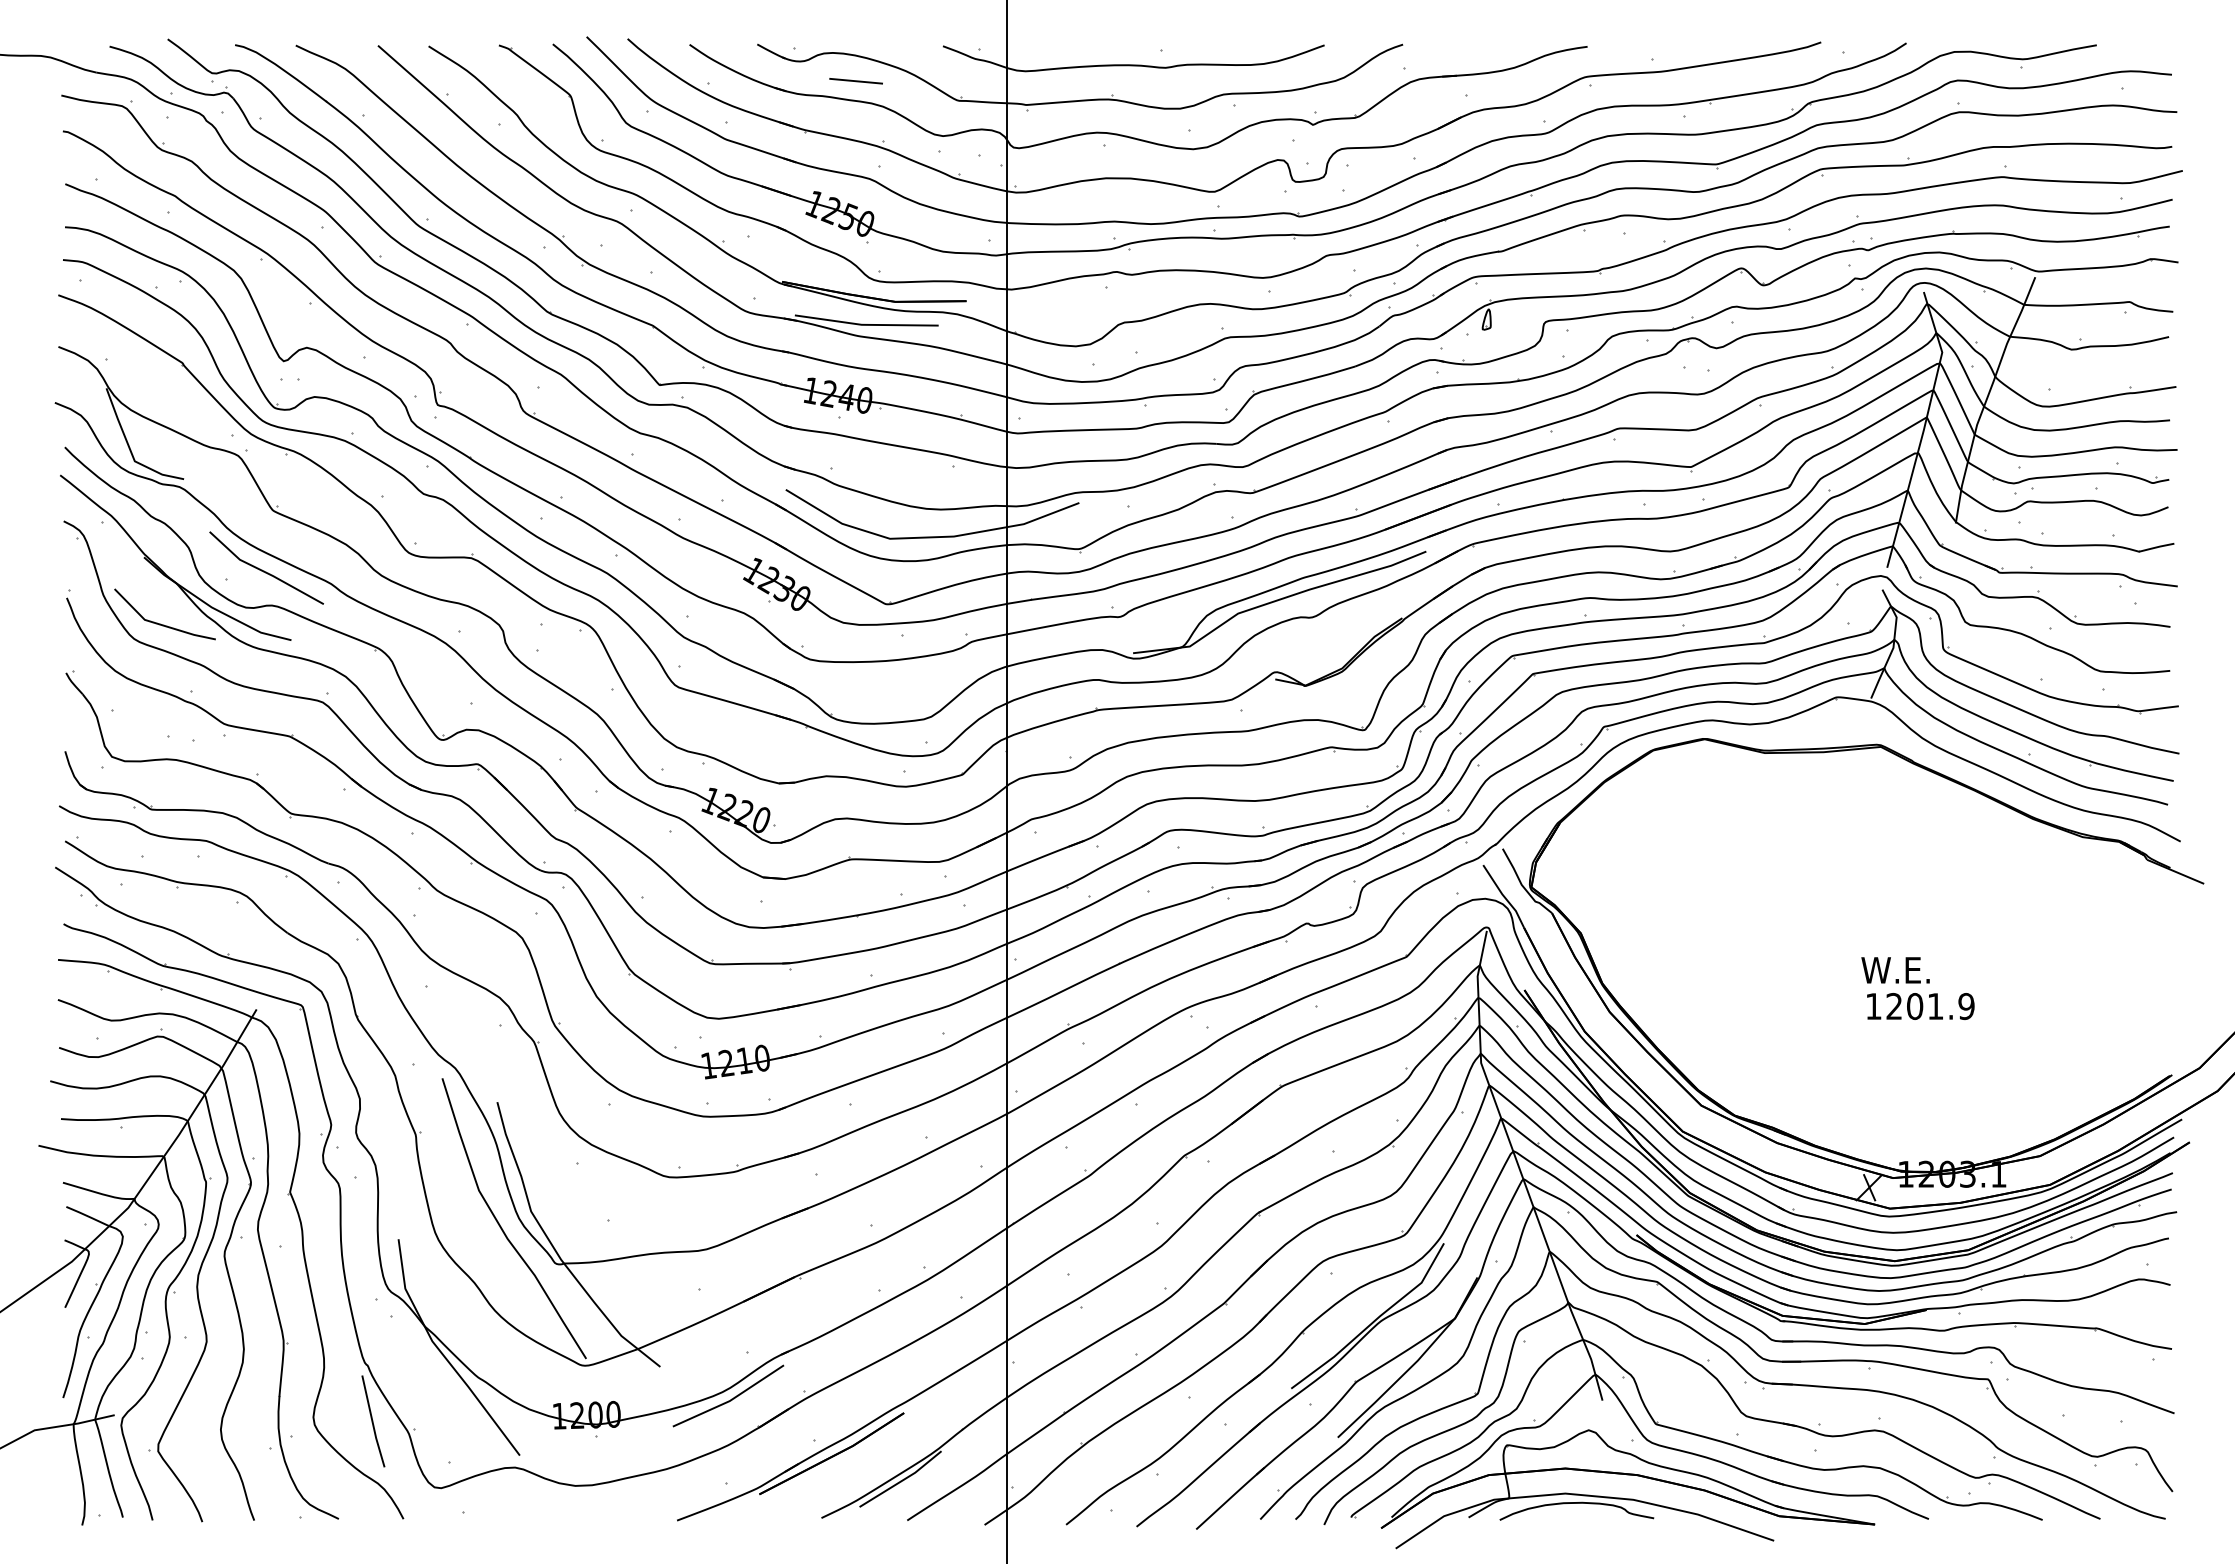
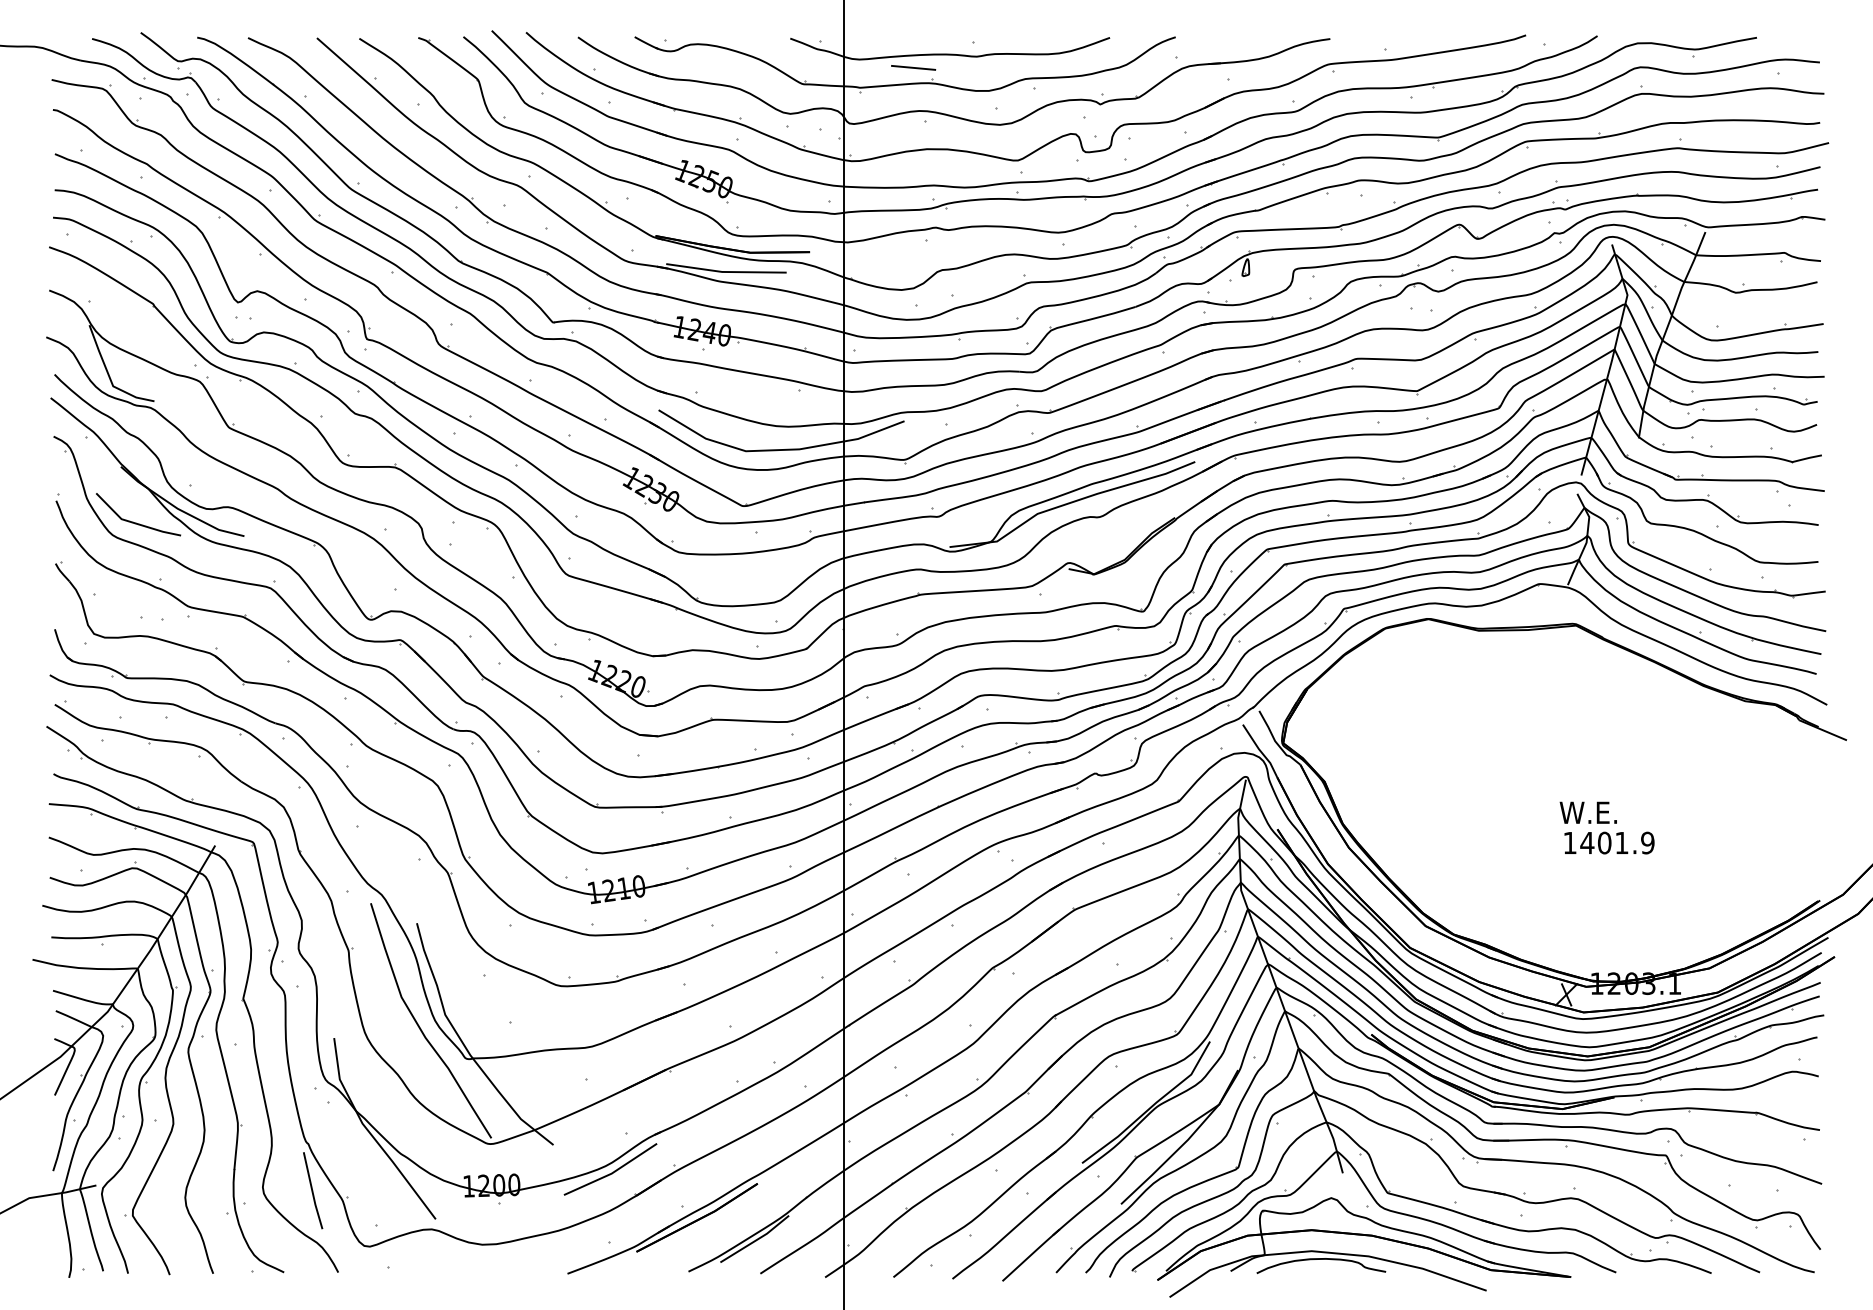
line: (855, 81) -> (913, 68), moved
line: (264, 570) -> (221, 477), removed
text: (1893, 1005) -> (1586, 842), 1201.9 -> 1401.9

